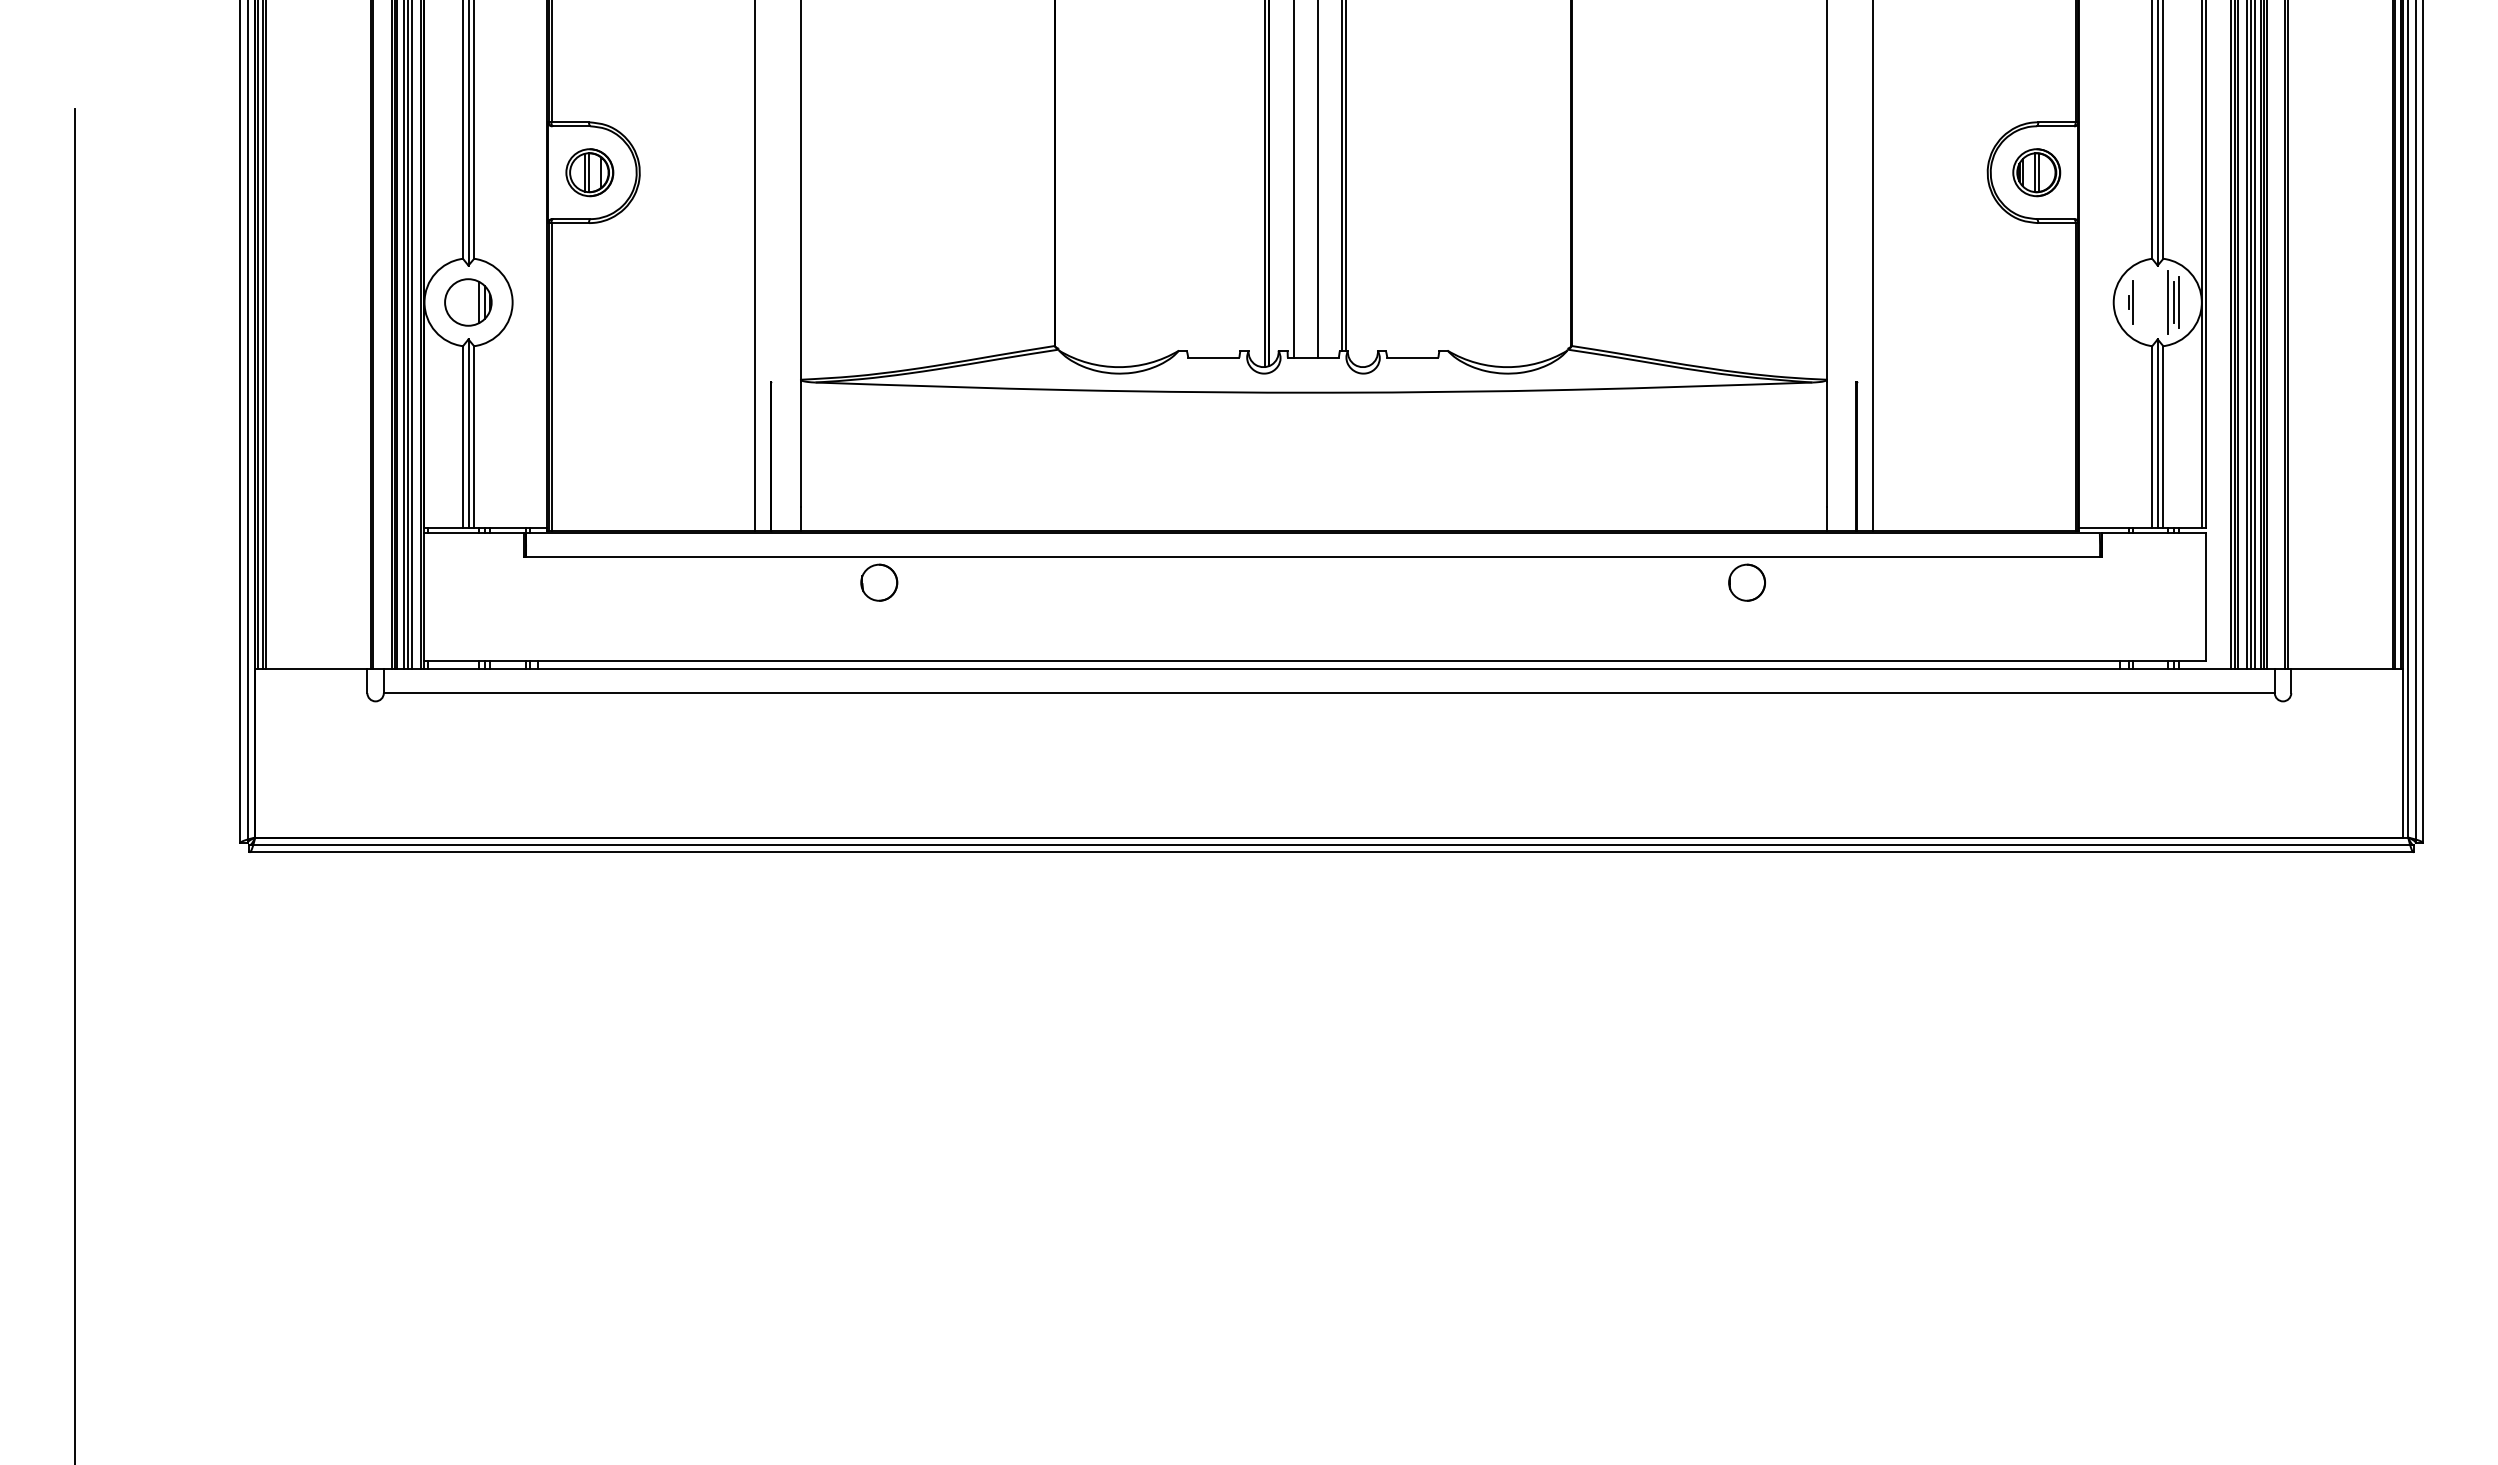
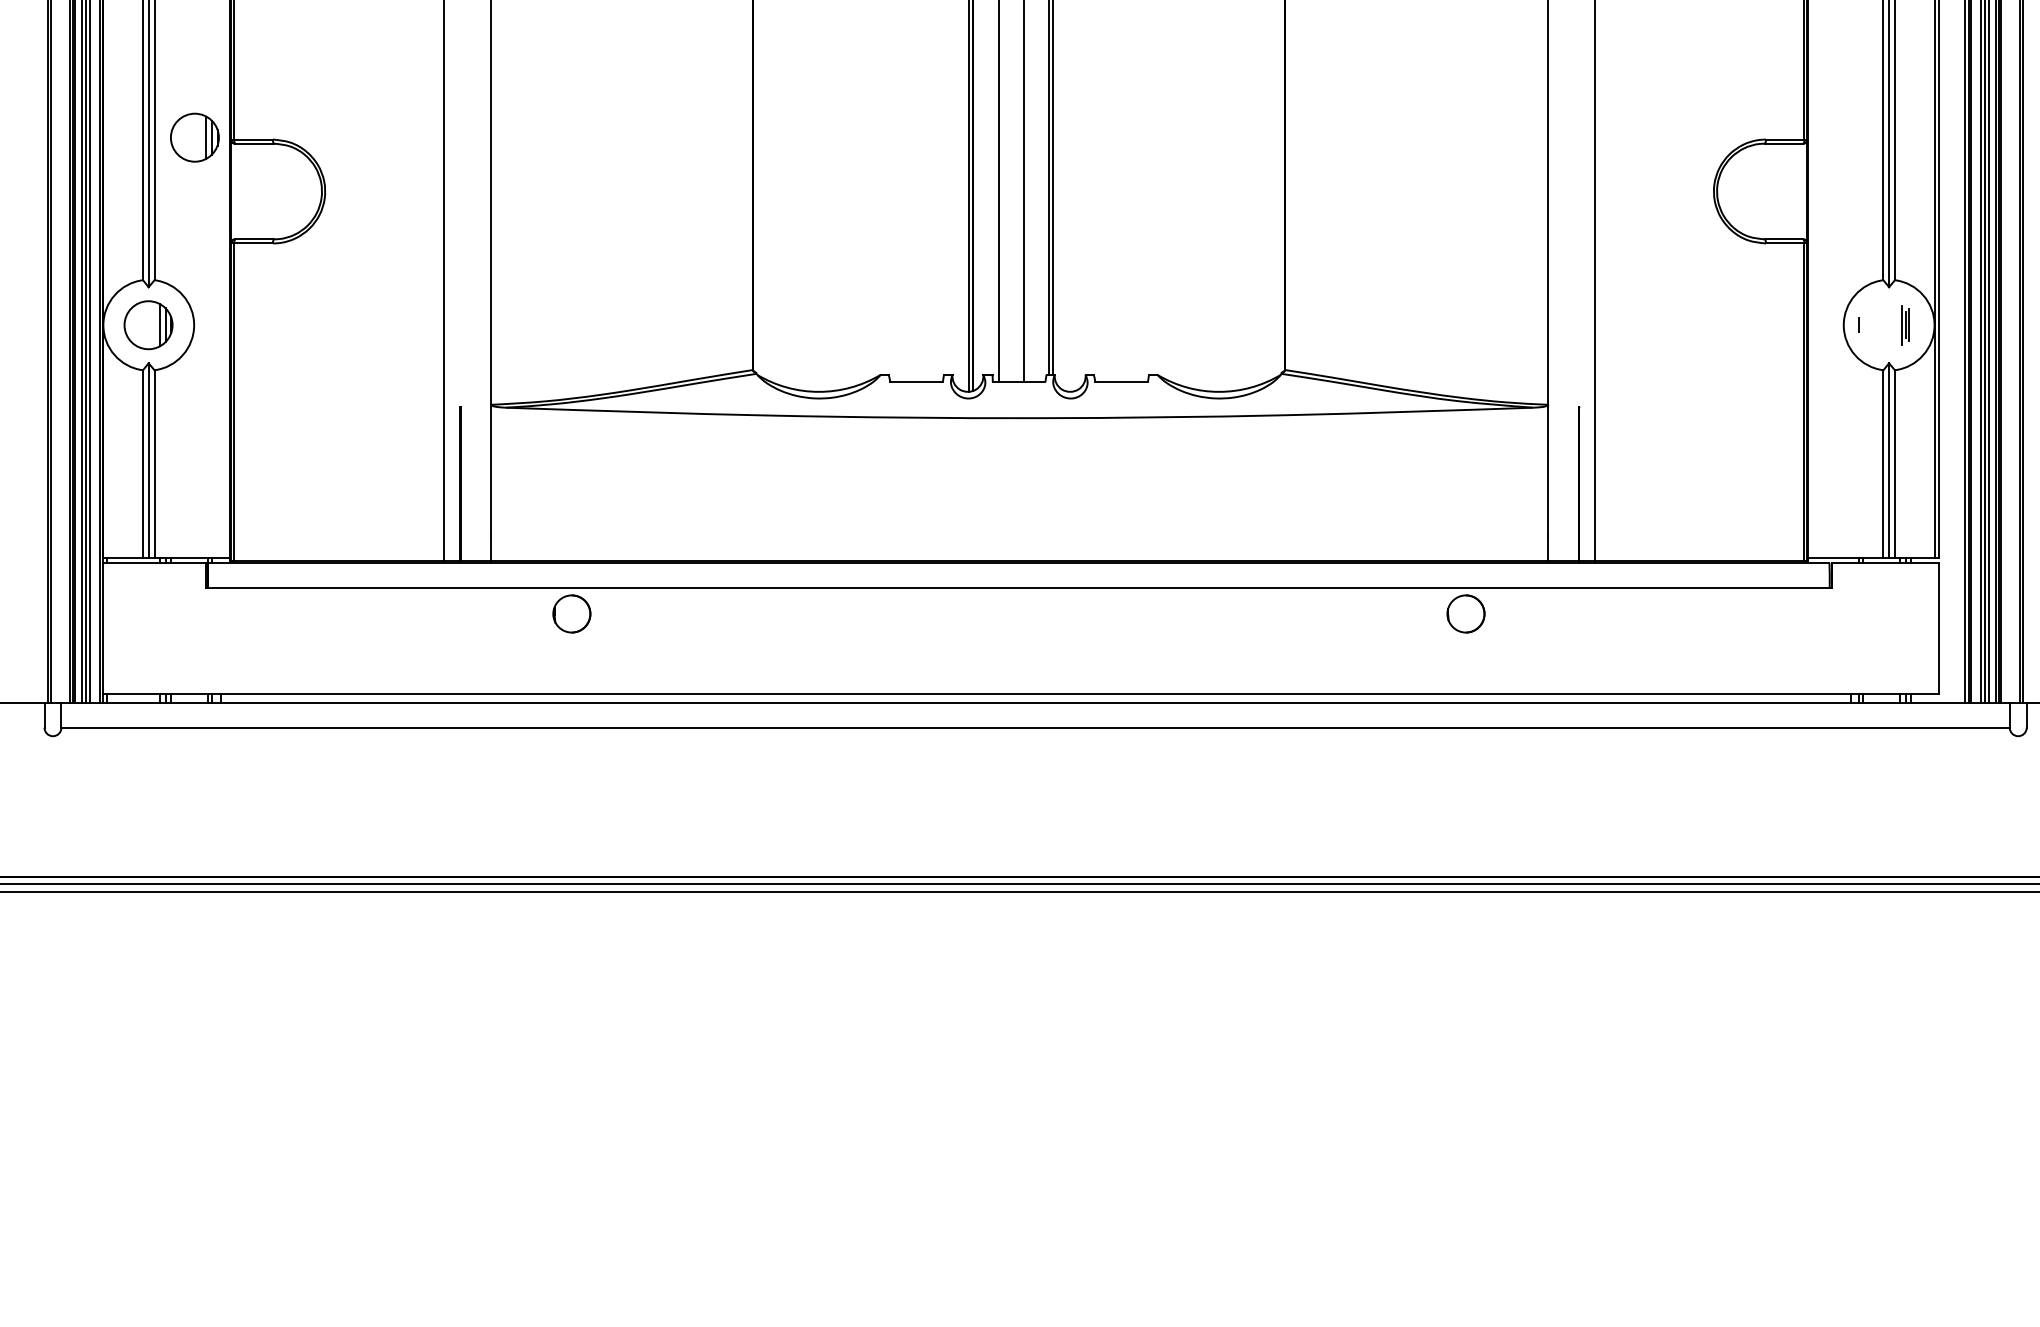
part: (513, 120) -> (195, 137), added
part: (589, 172) -> (273, 191), removed
part: (2036, 172) -> (1764, 191), removed
line: (2132, 302) -> (1863, 325), removed
part: (2173, 302) -> (1905, 325), size x0.6

